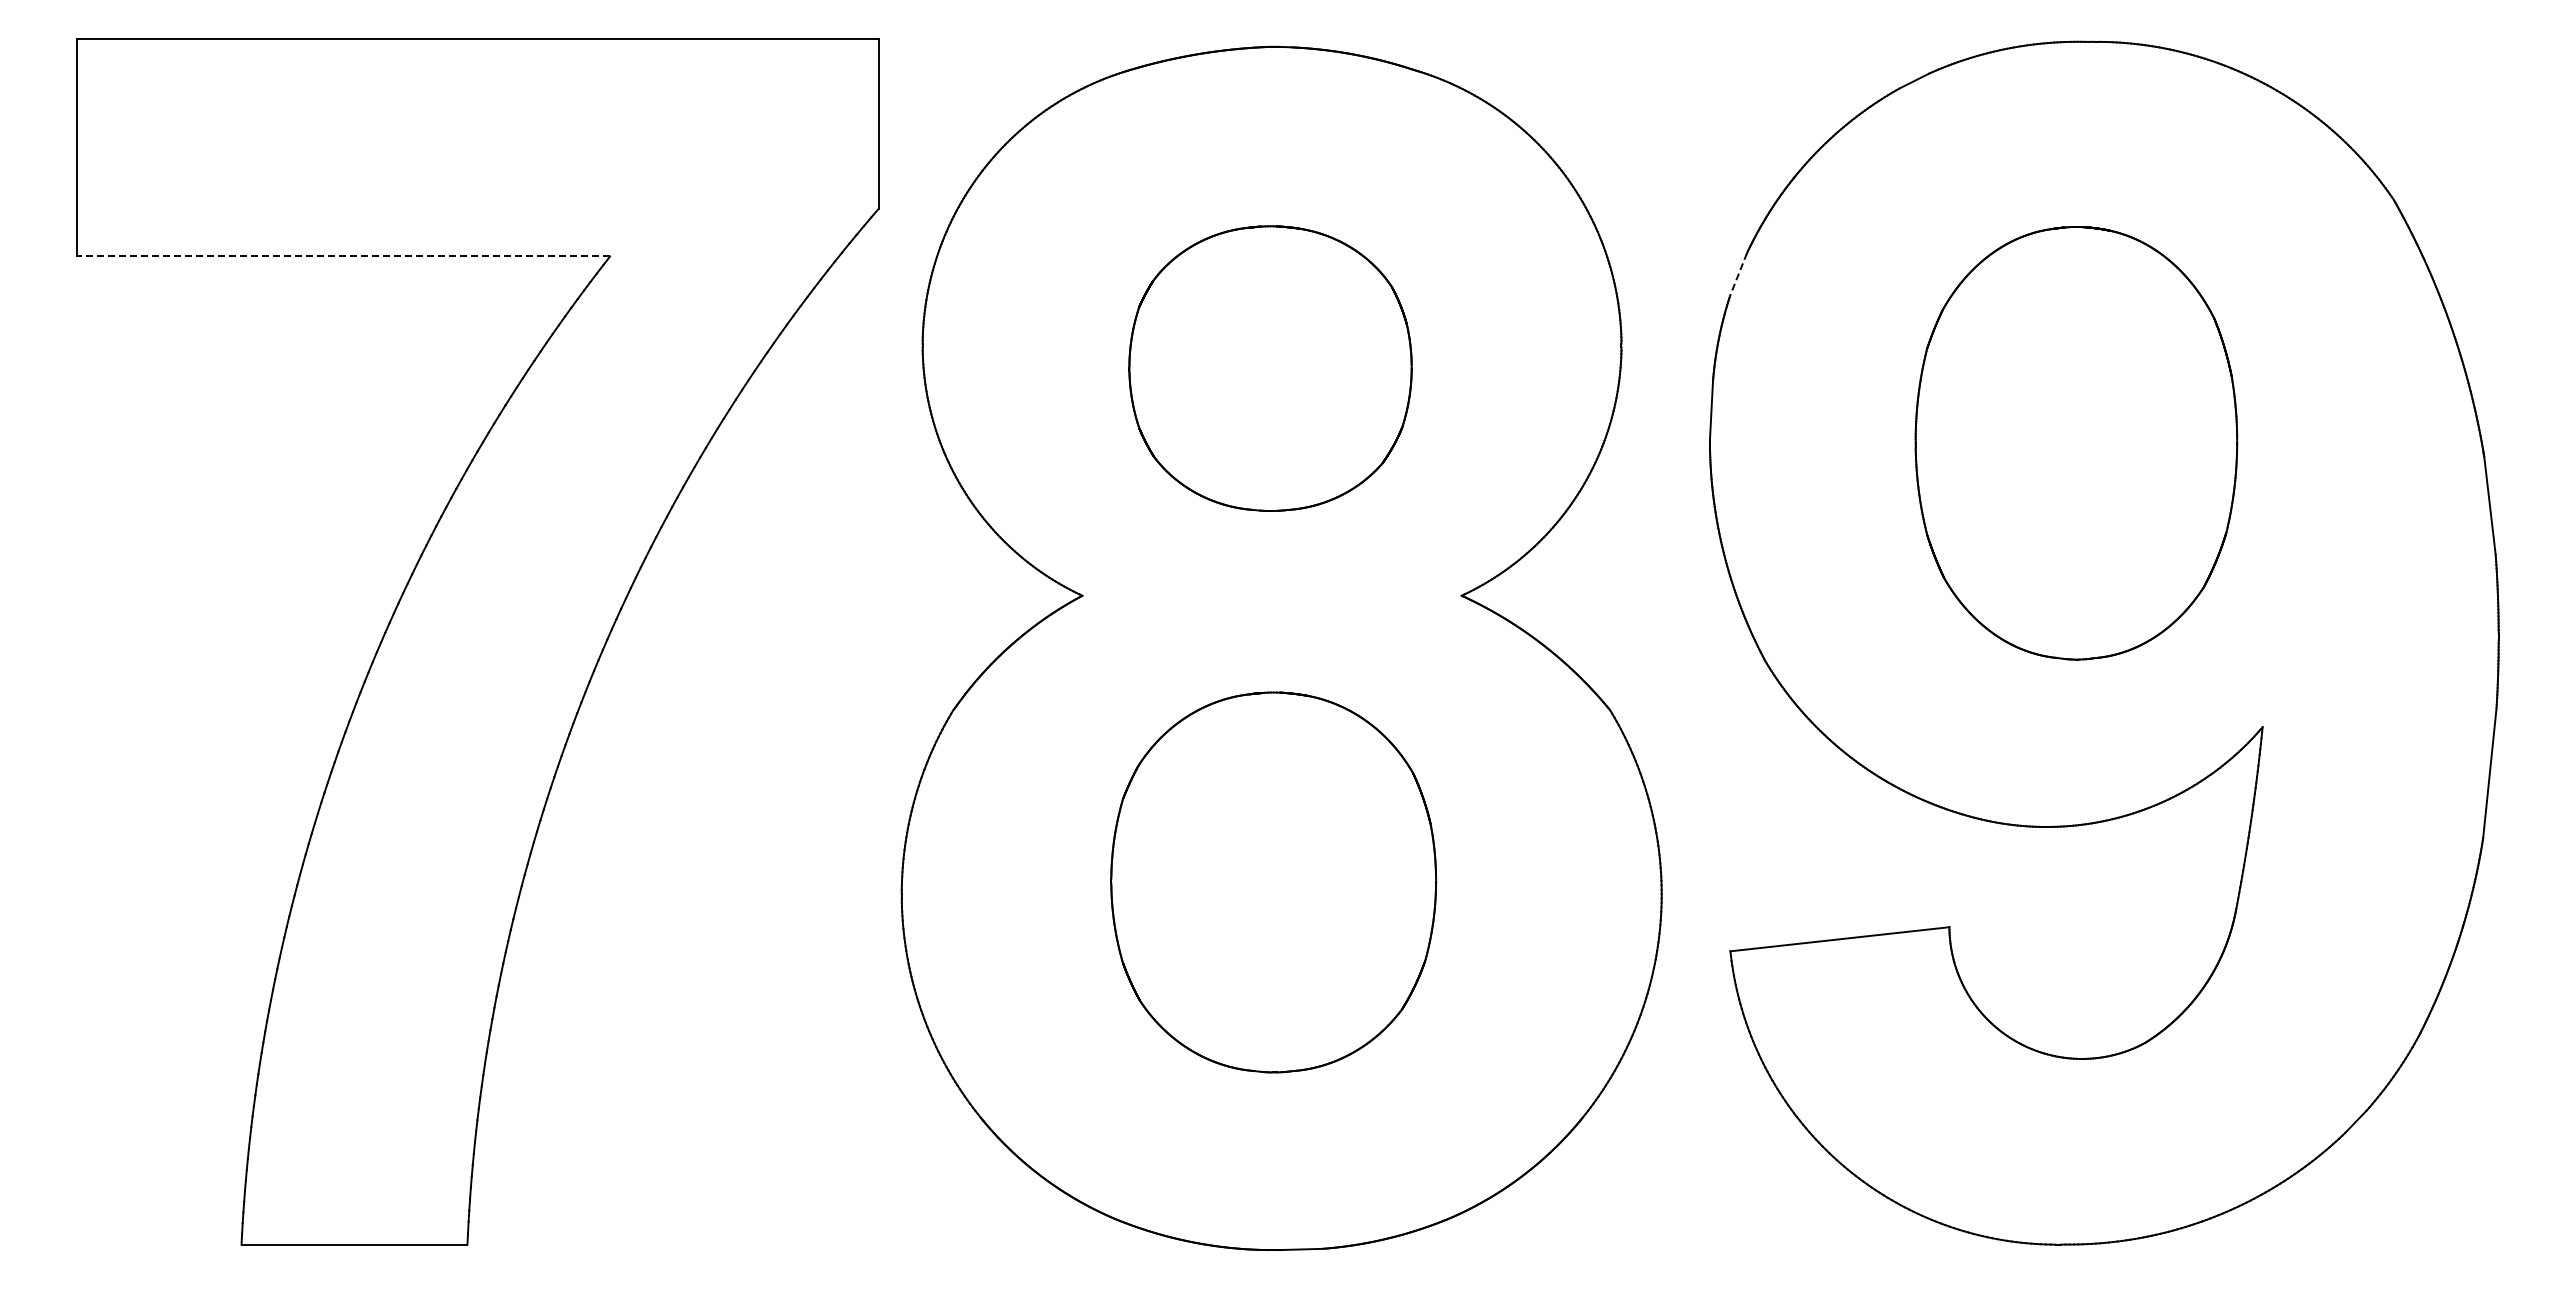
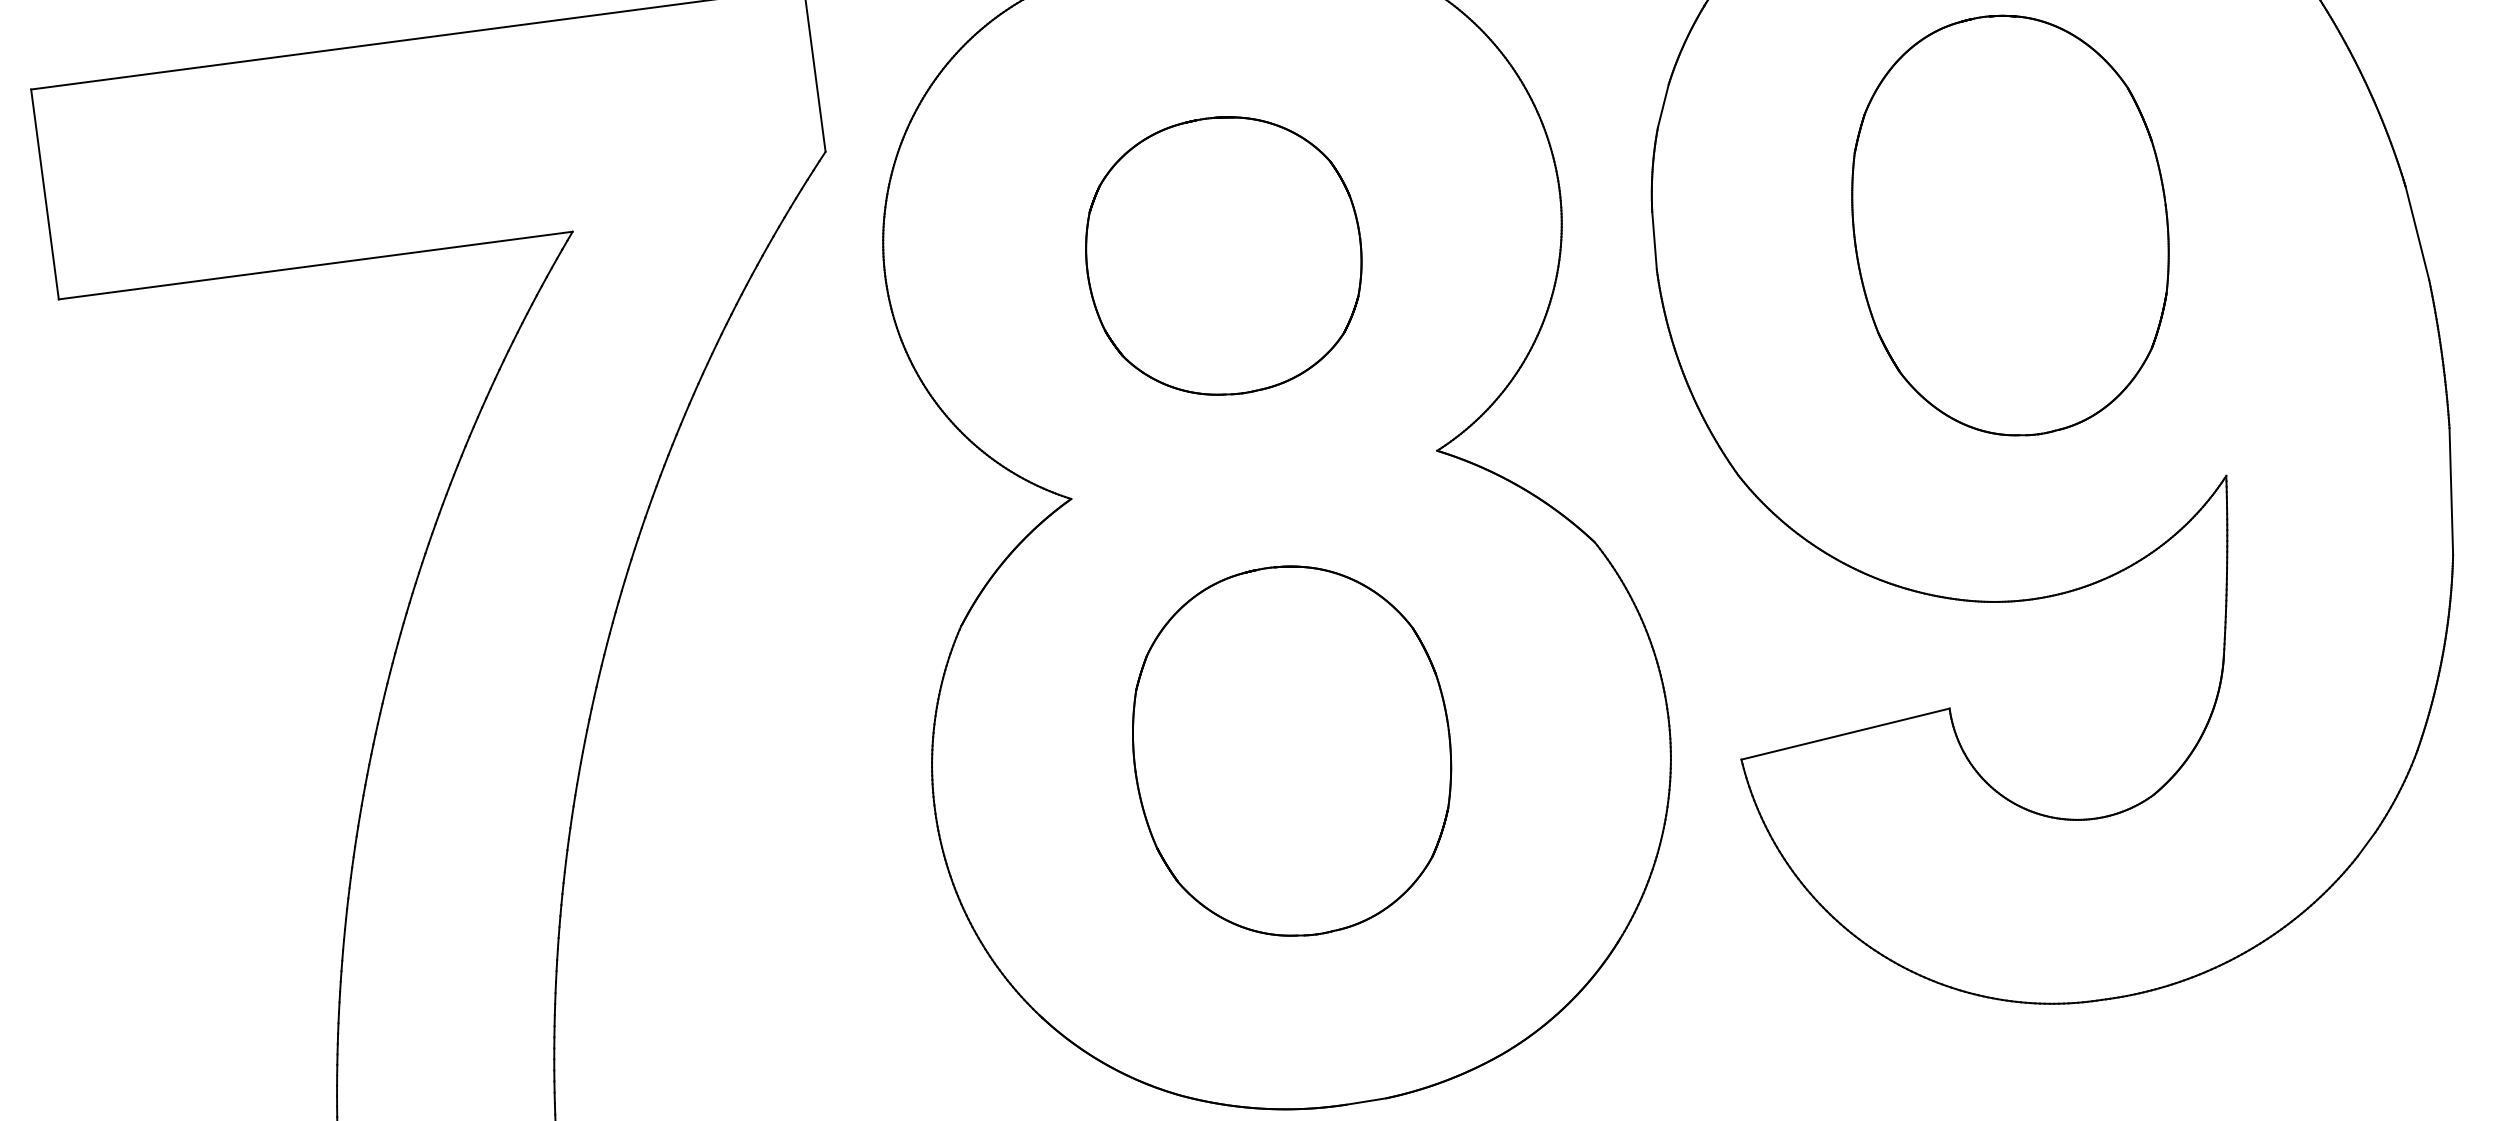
line: (343, 256) -> (315, 265), dashed -> solid
line: (1738, 275) -> (1663, 106), dashed -> solid

